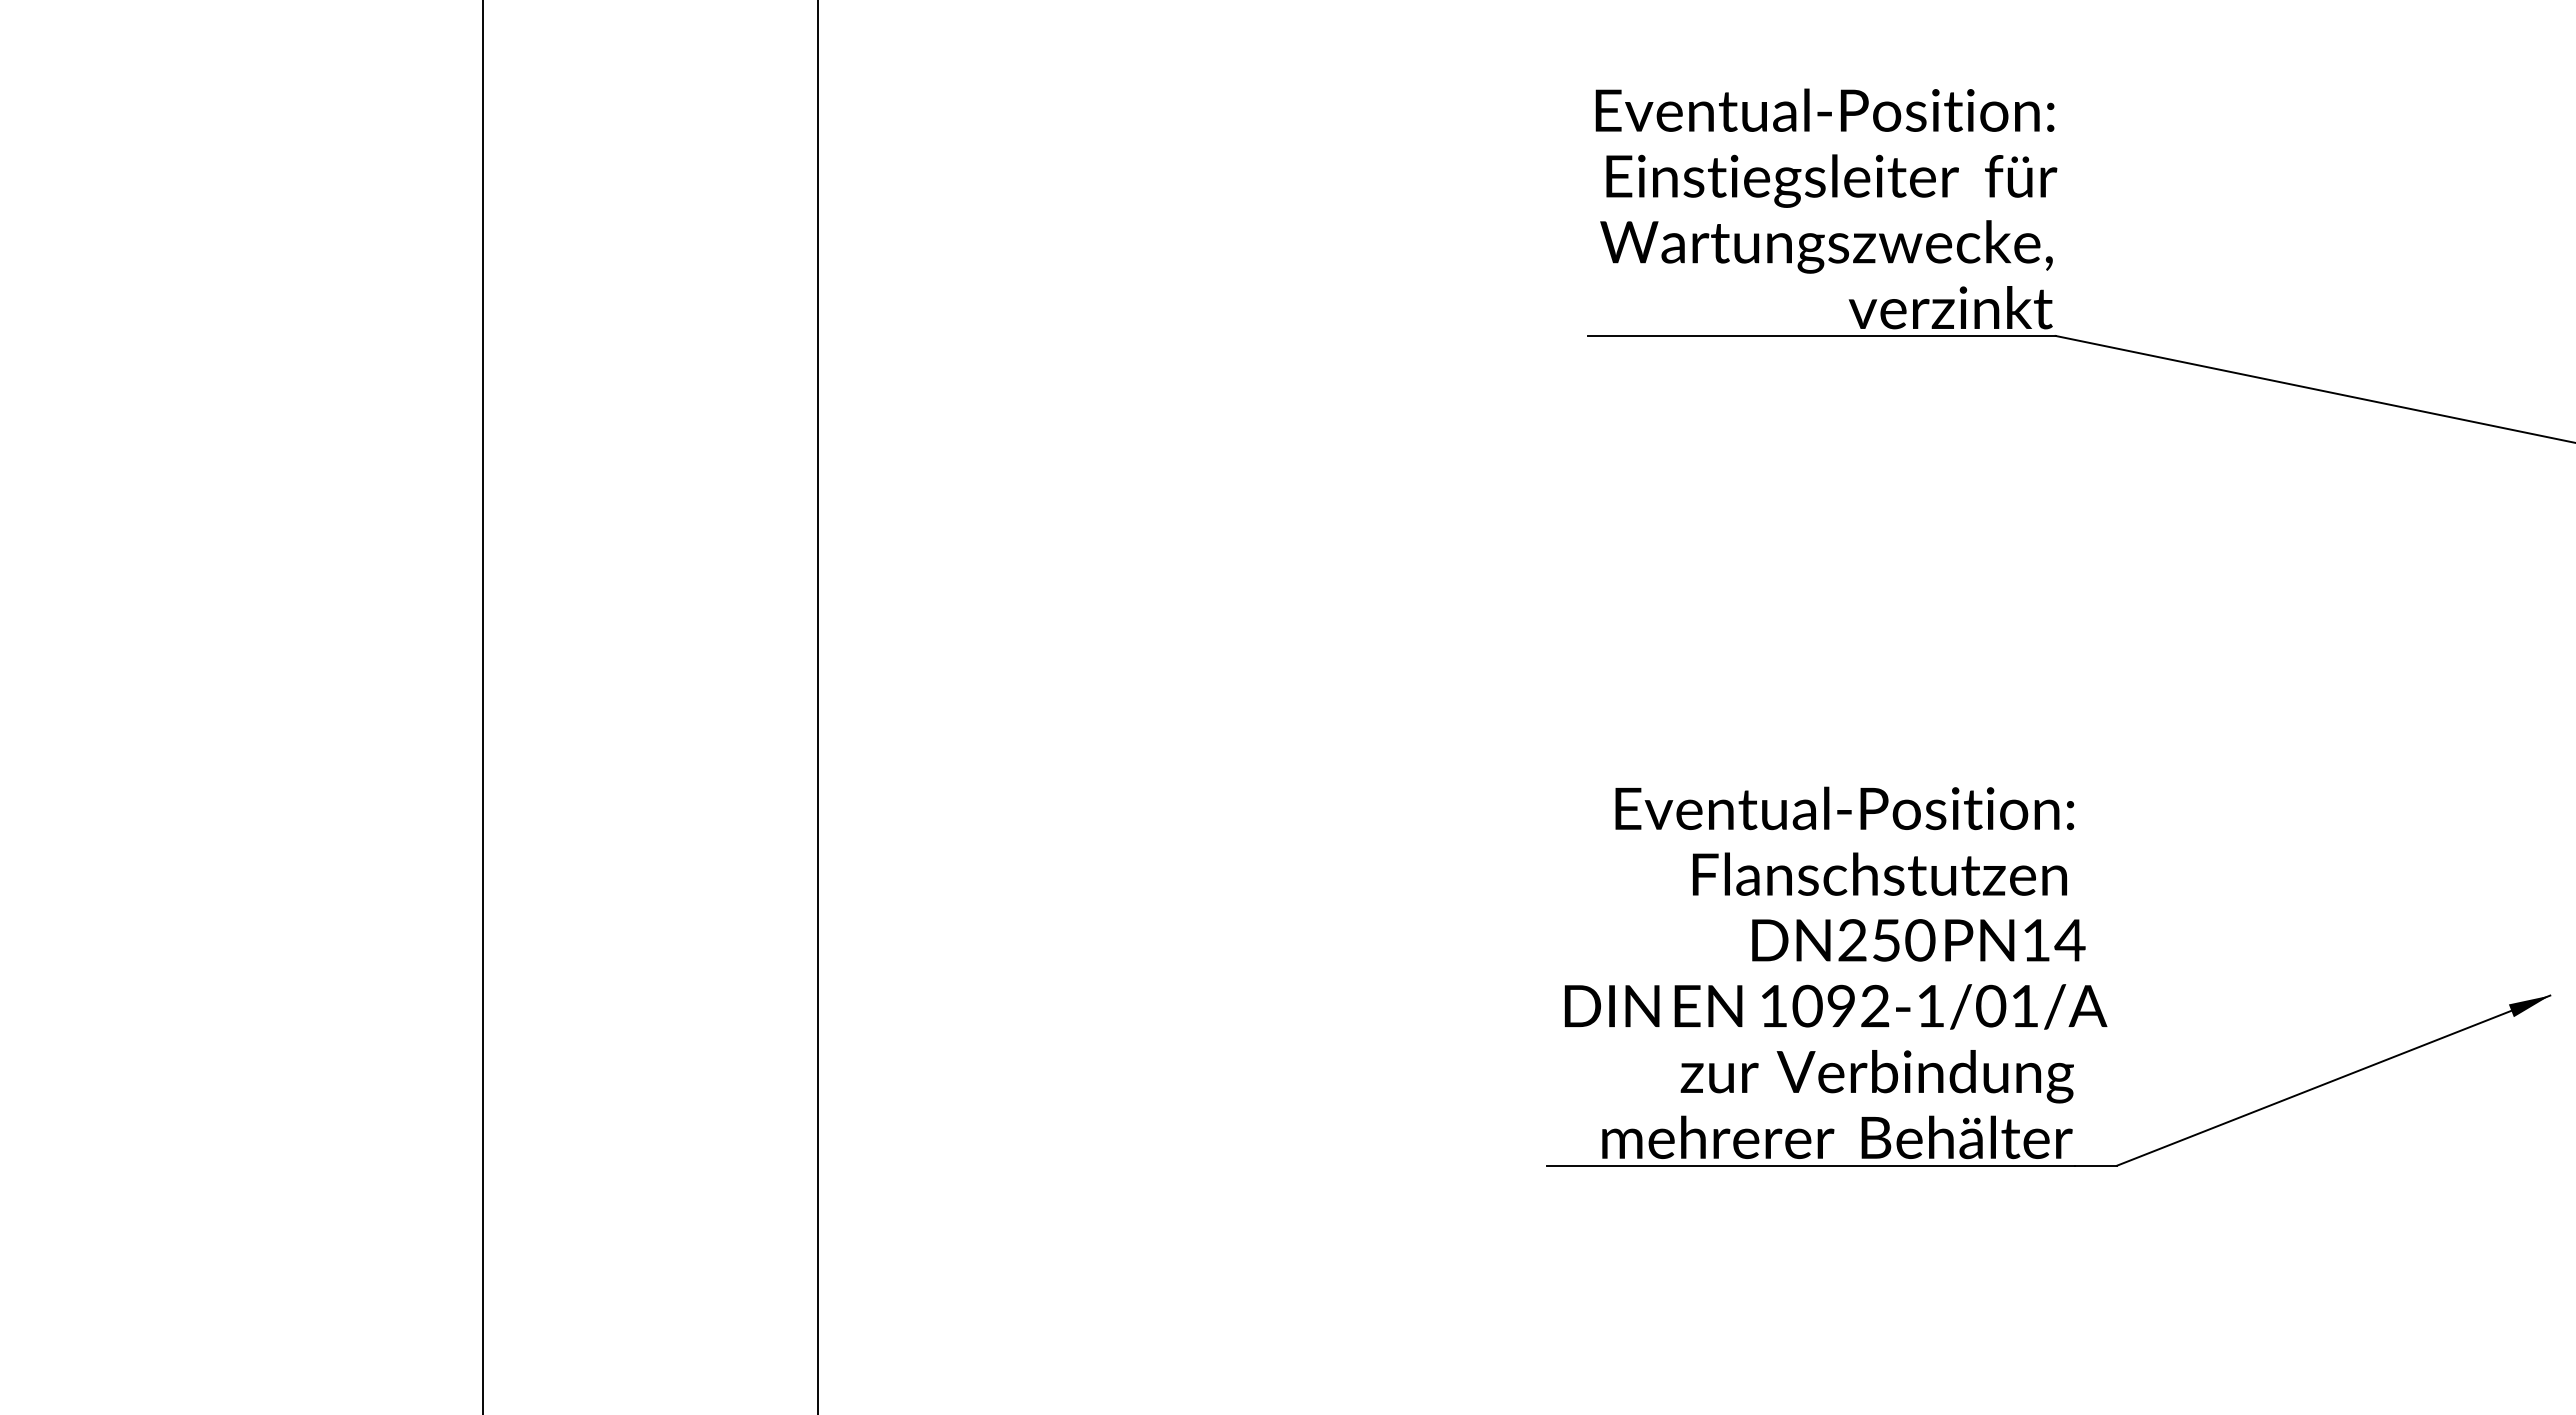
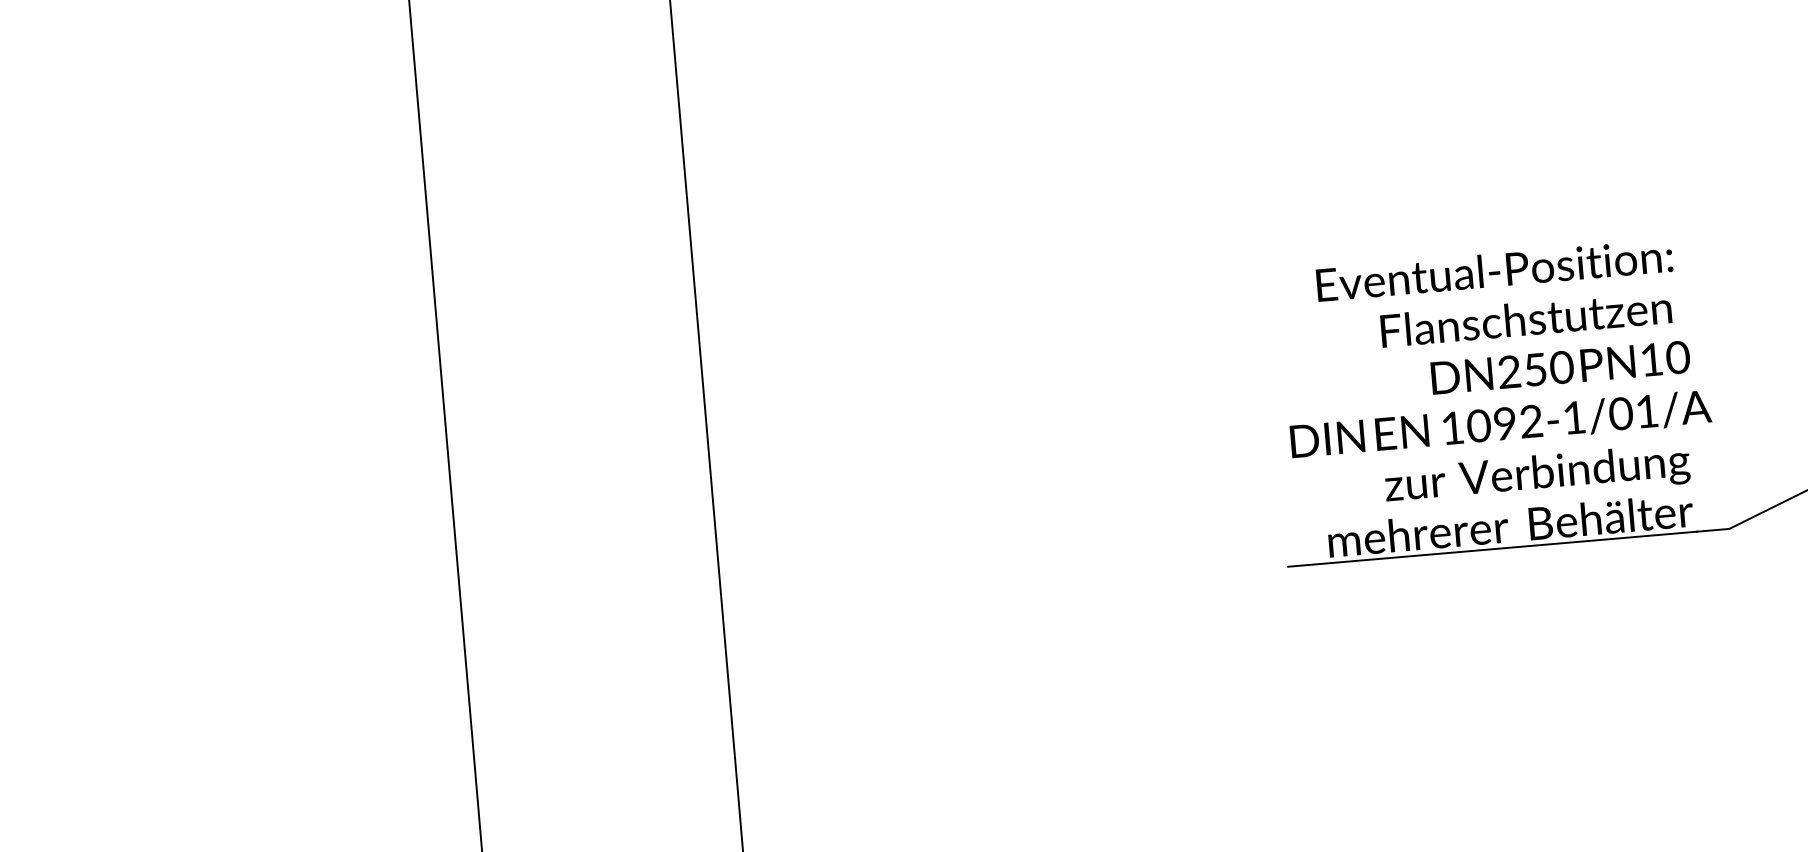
text: (2069, 940) -> (1677, 357), PN14 -> PN10

